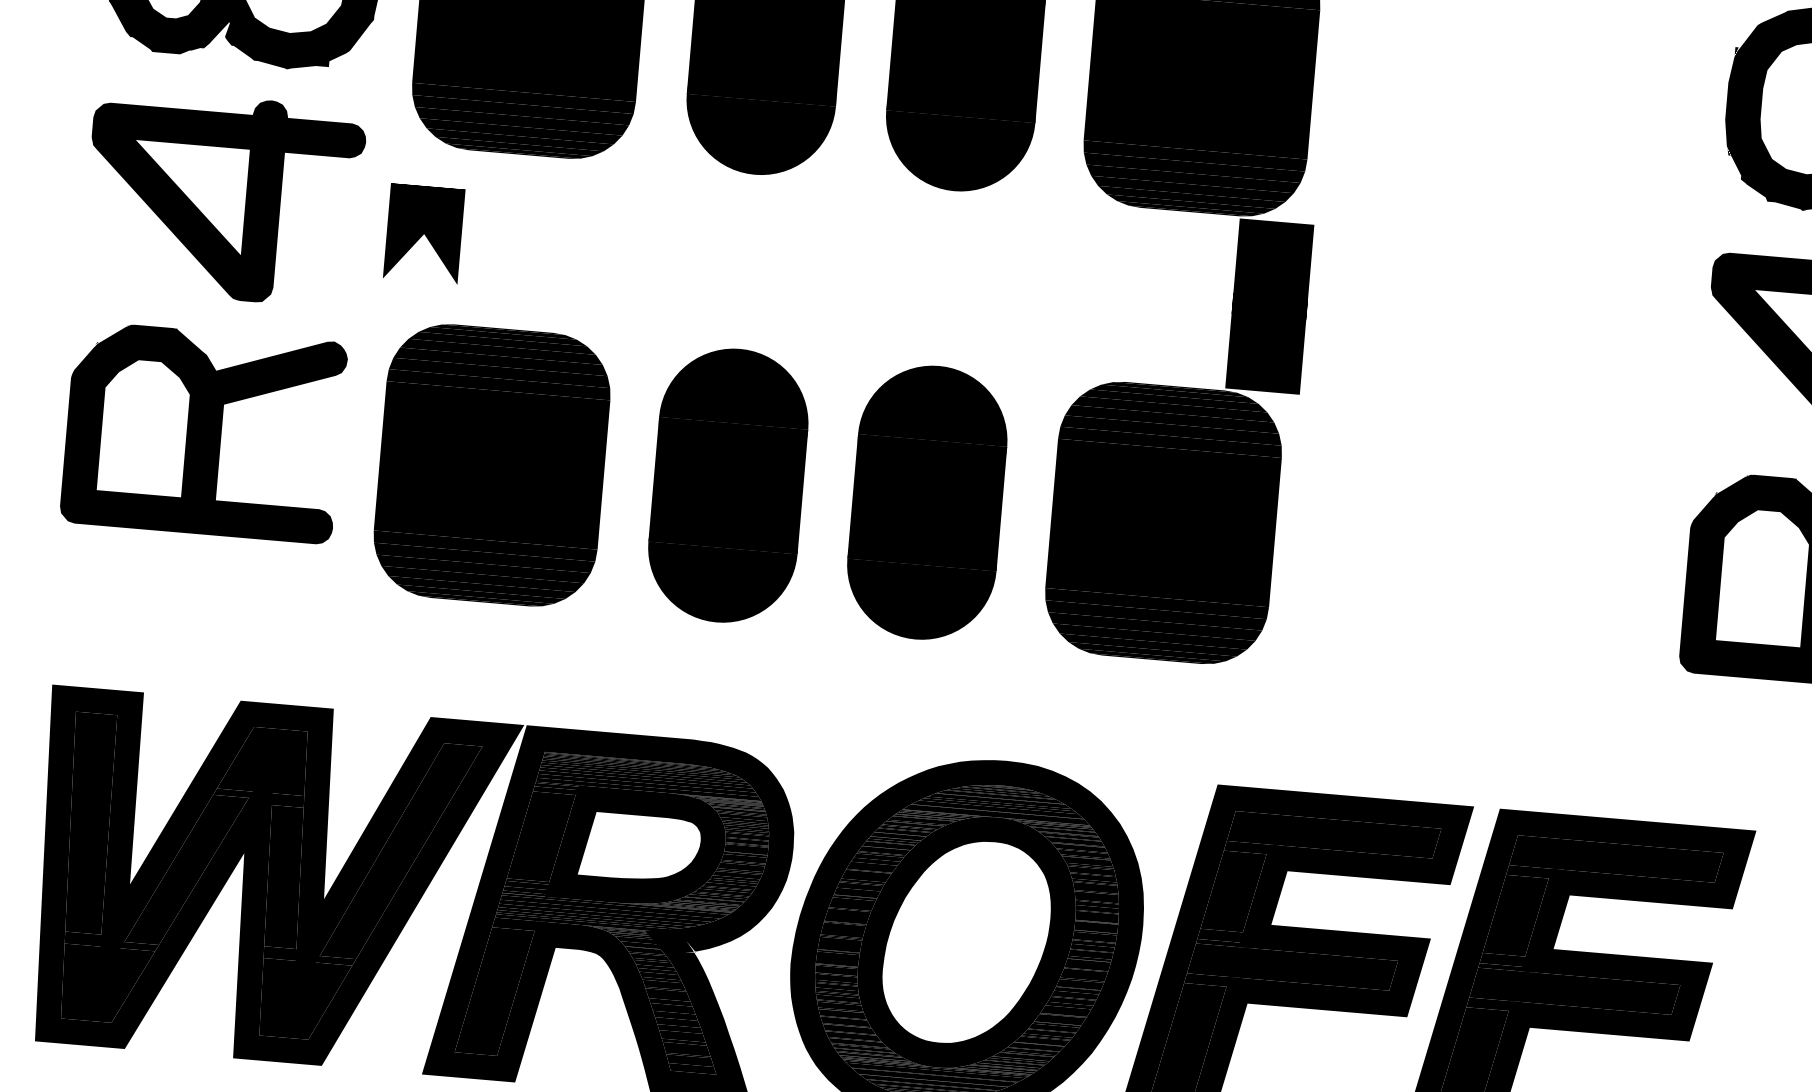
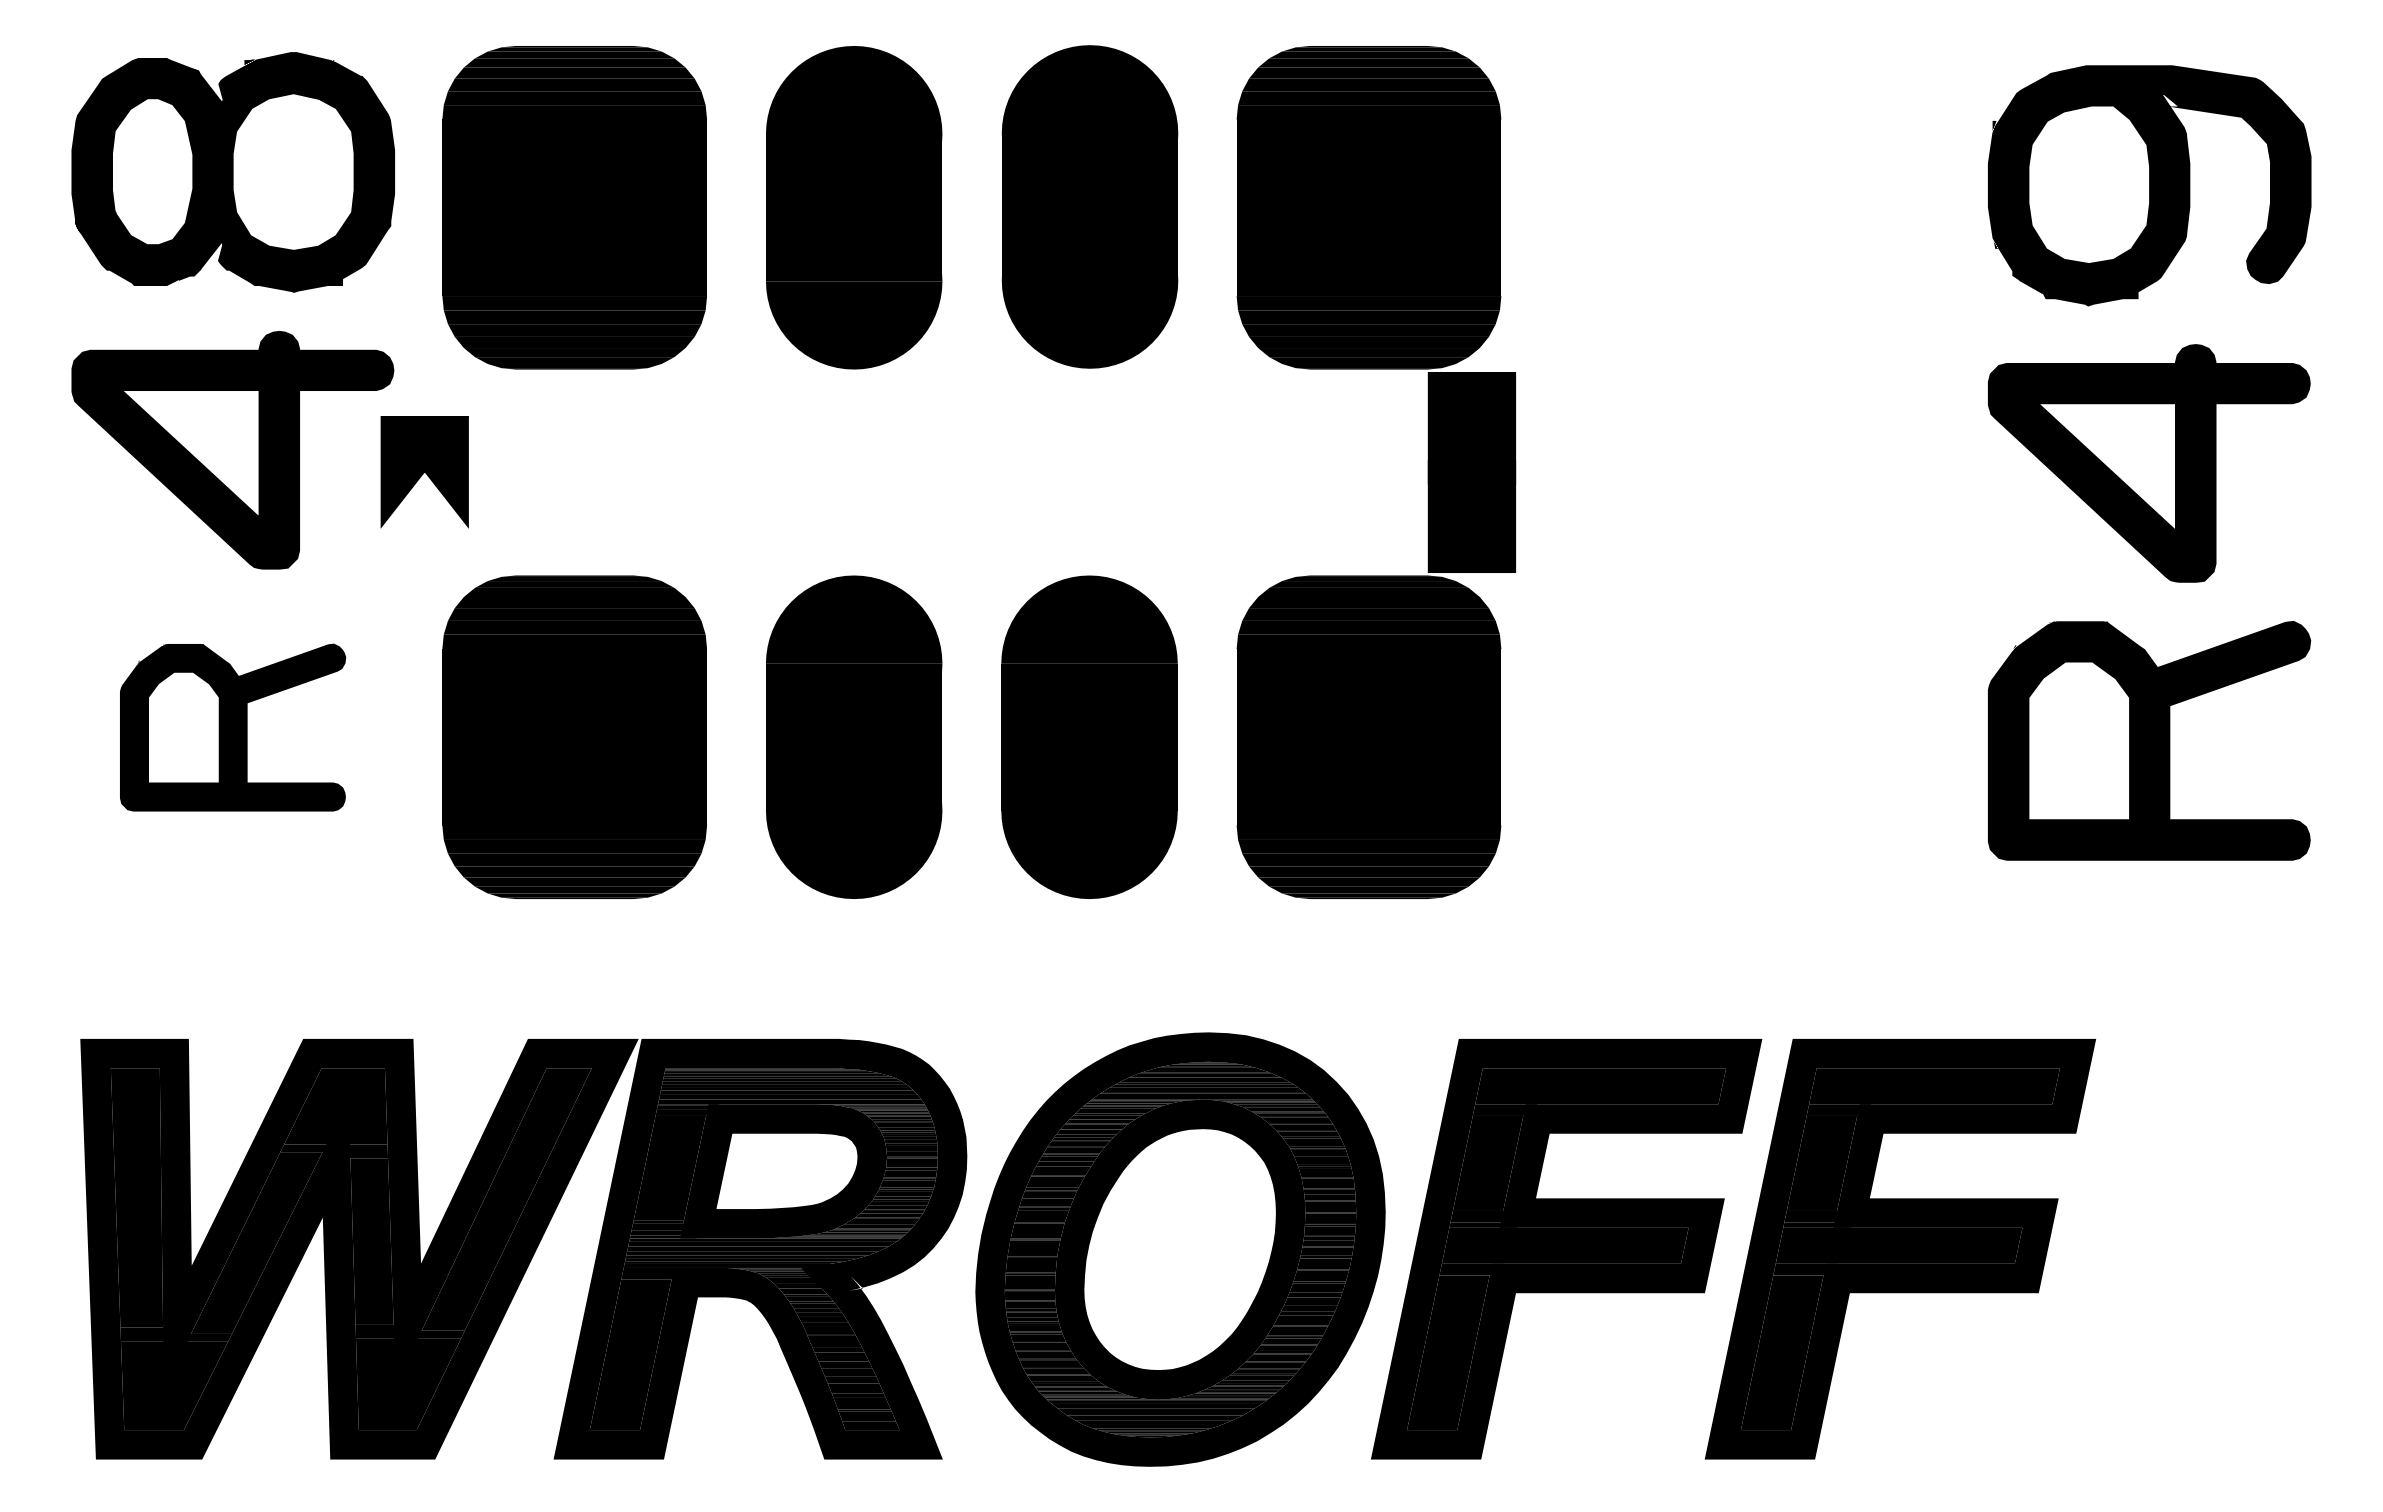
part: (424, 234) -> (424, 472), moved
part: (203, 432) -> (232, 727), size x0.7

